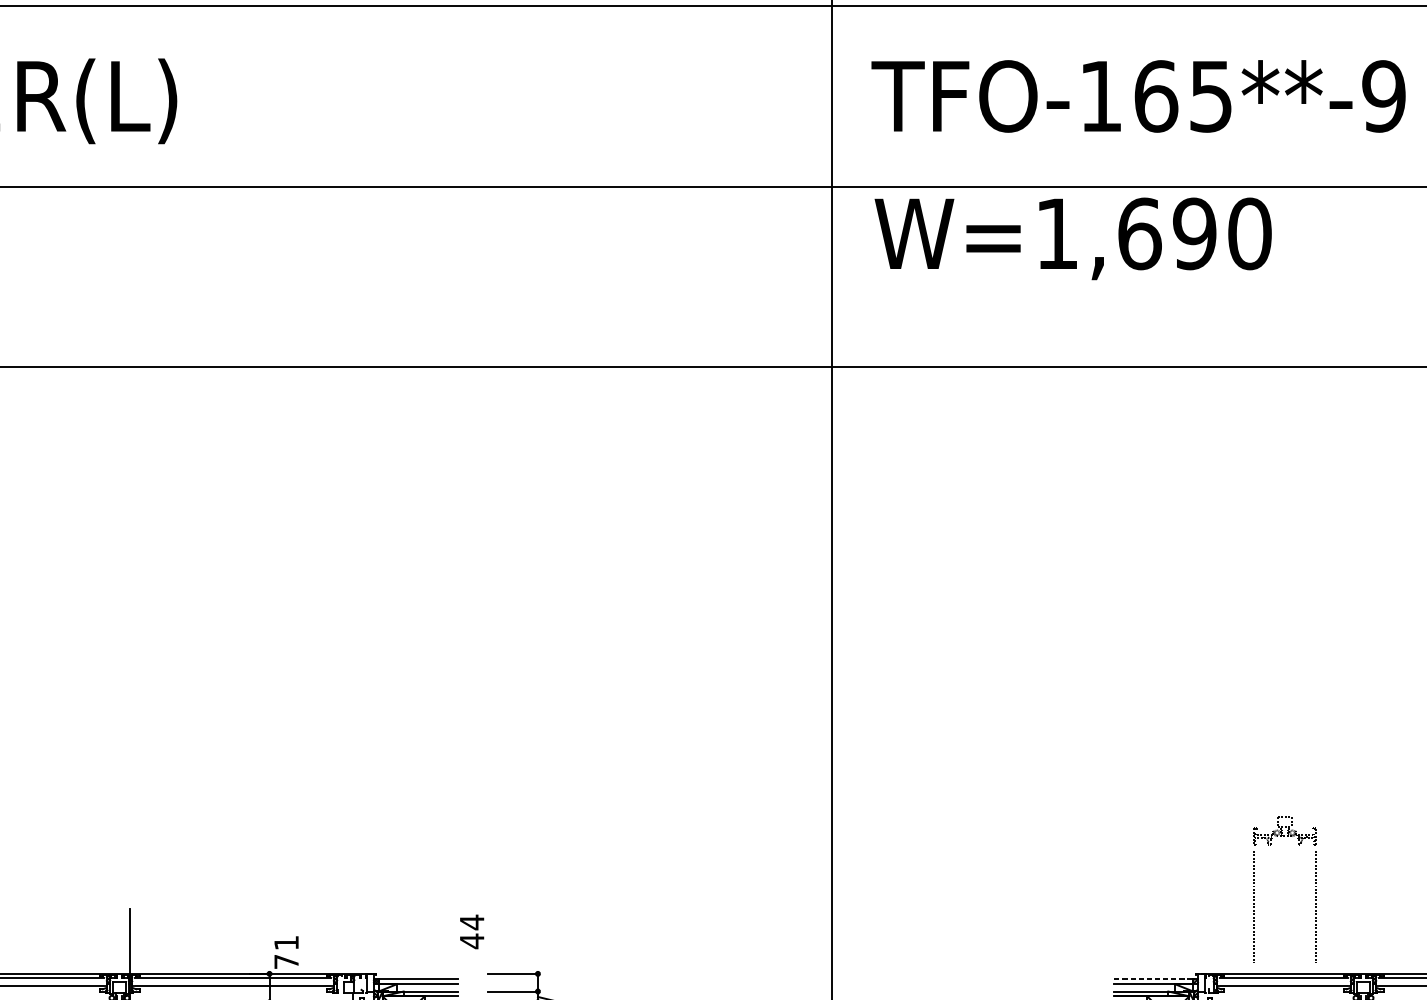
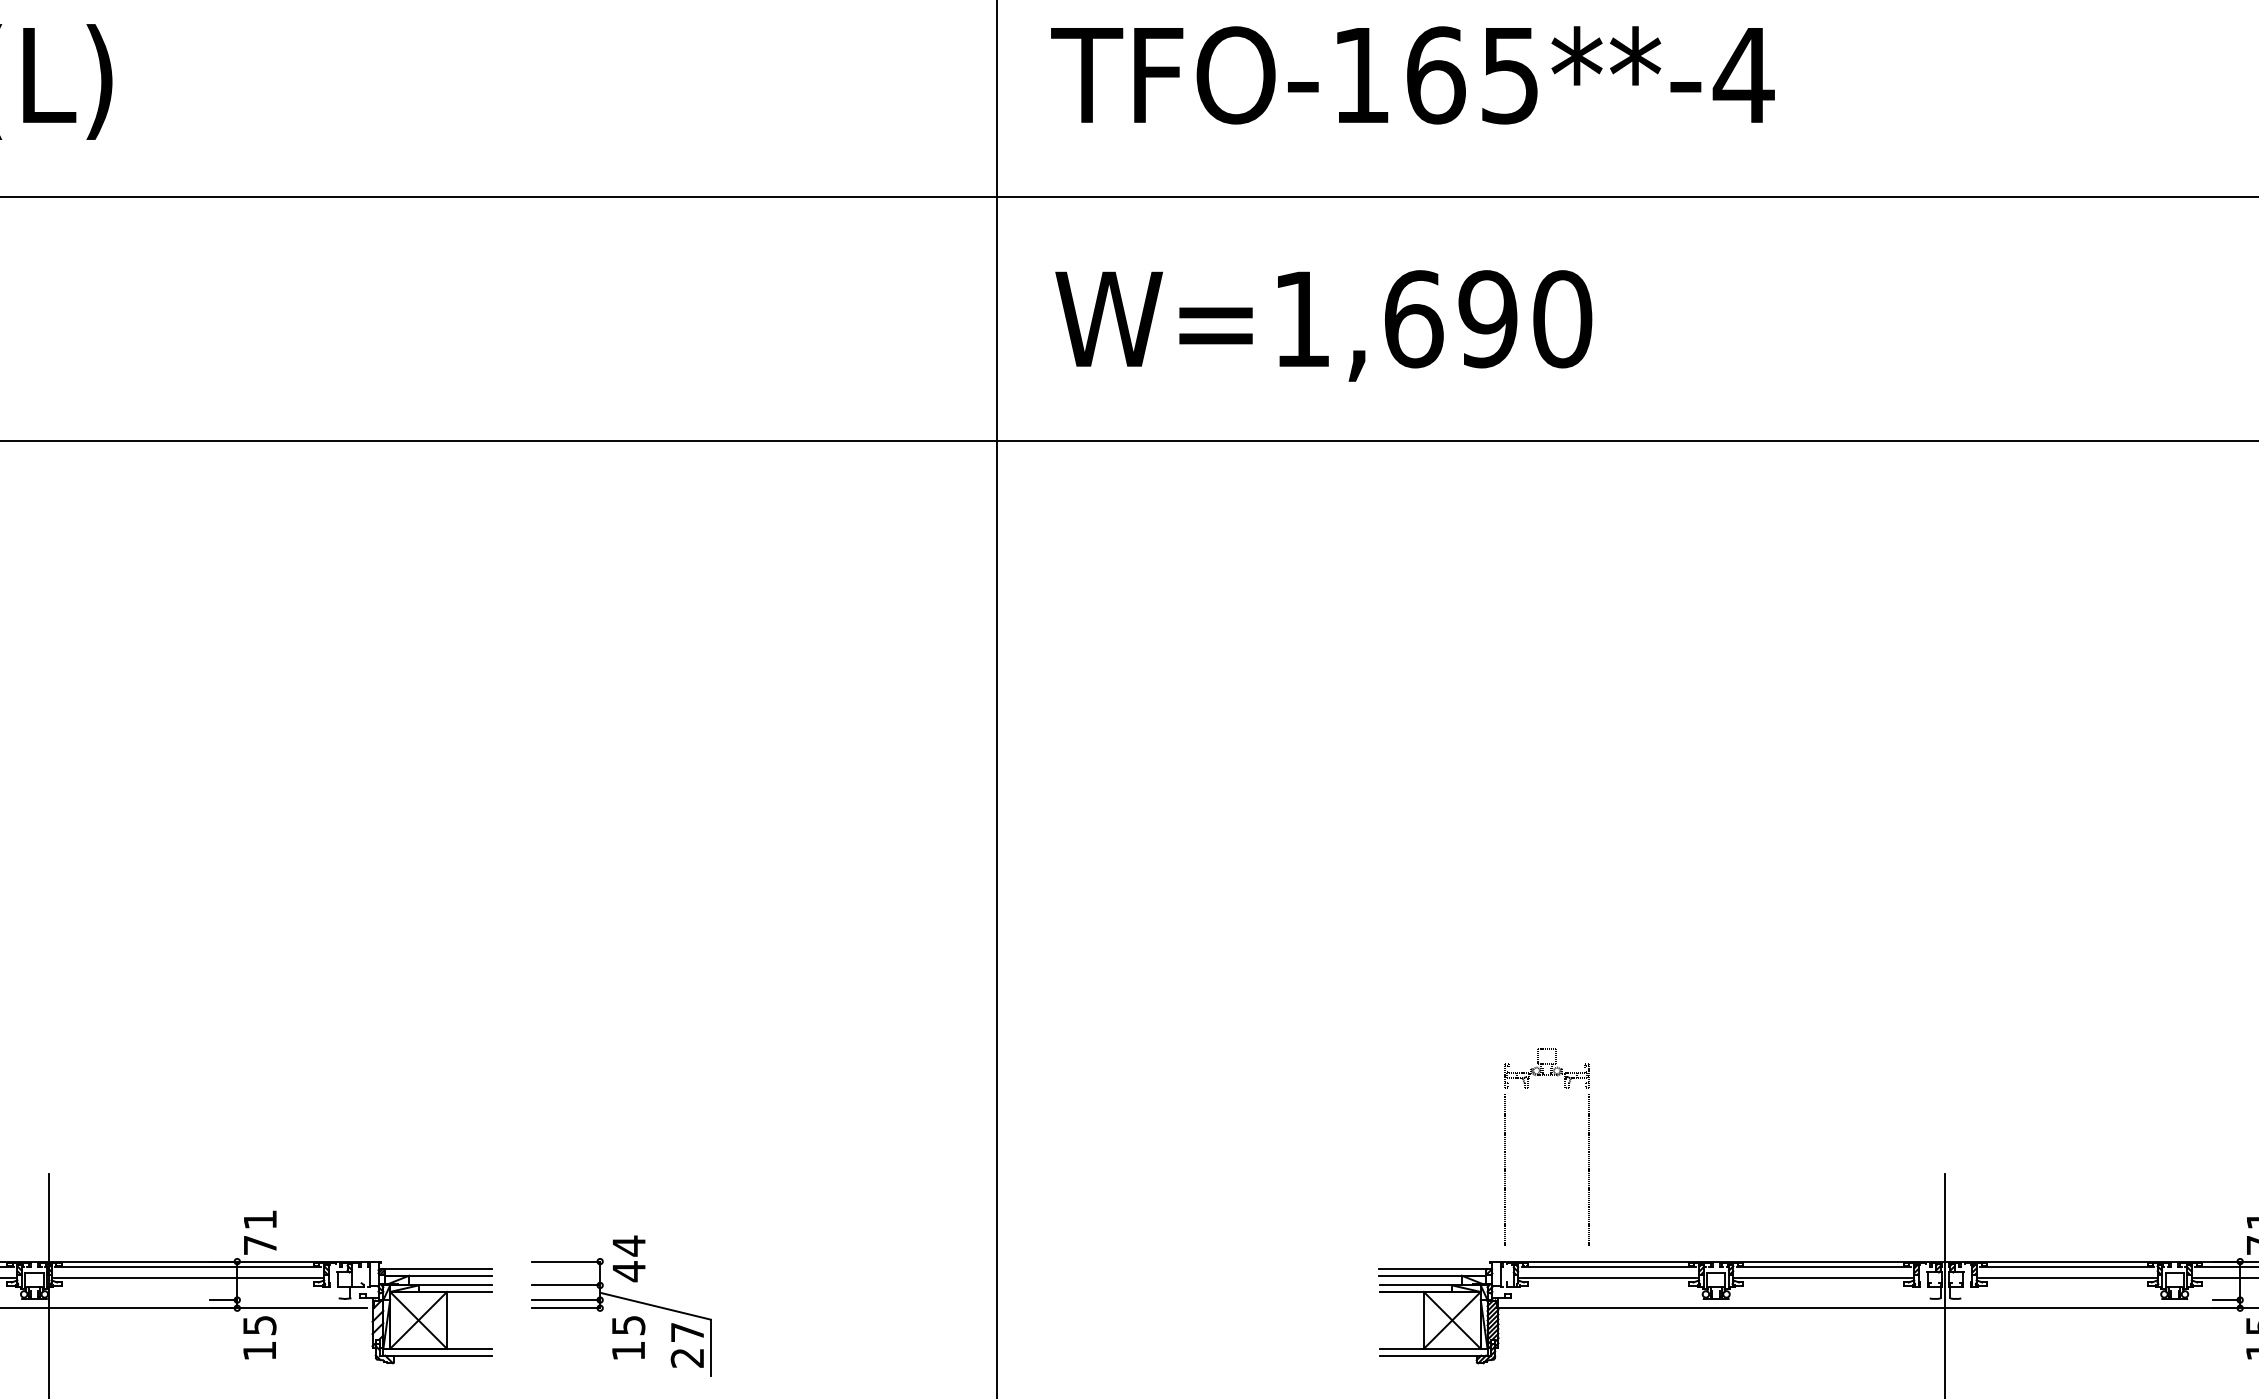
text: (1383, 96) -> (1743, 75), TFO-165**-9 -> TFO-165**-4
text: (1073, 238) -> (1323, 325), moved
part: (1254, 888) -> (1505, 1145), moved
text: (472, 931) -> (629, 1258), moved
line: (1154, 979) -> (1433, 1269), dashed -> solid

